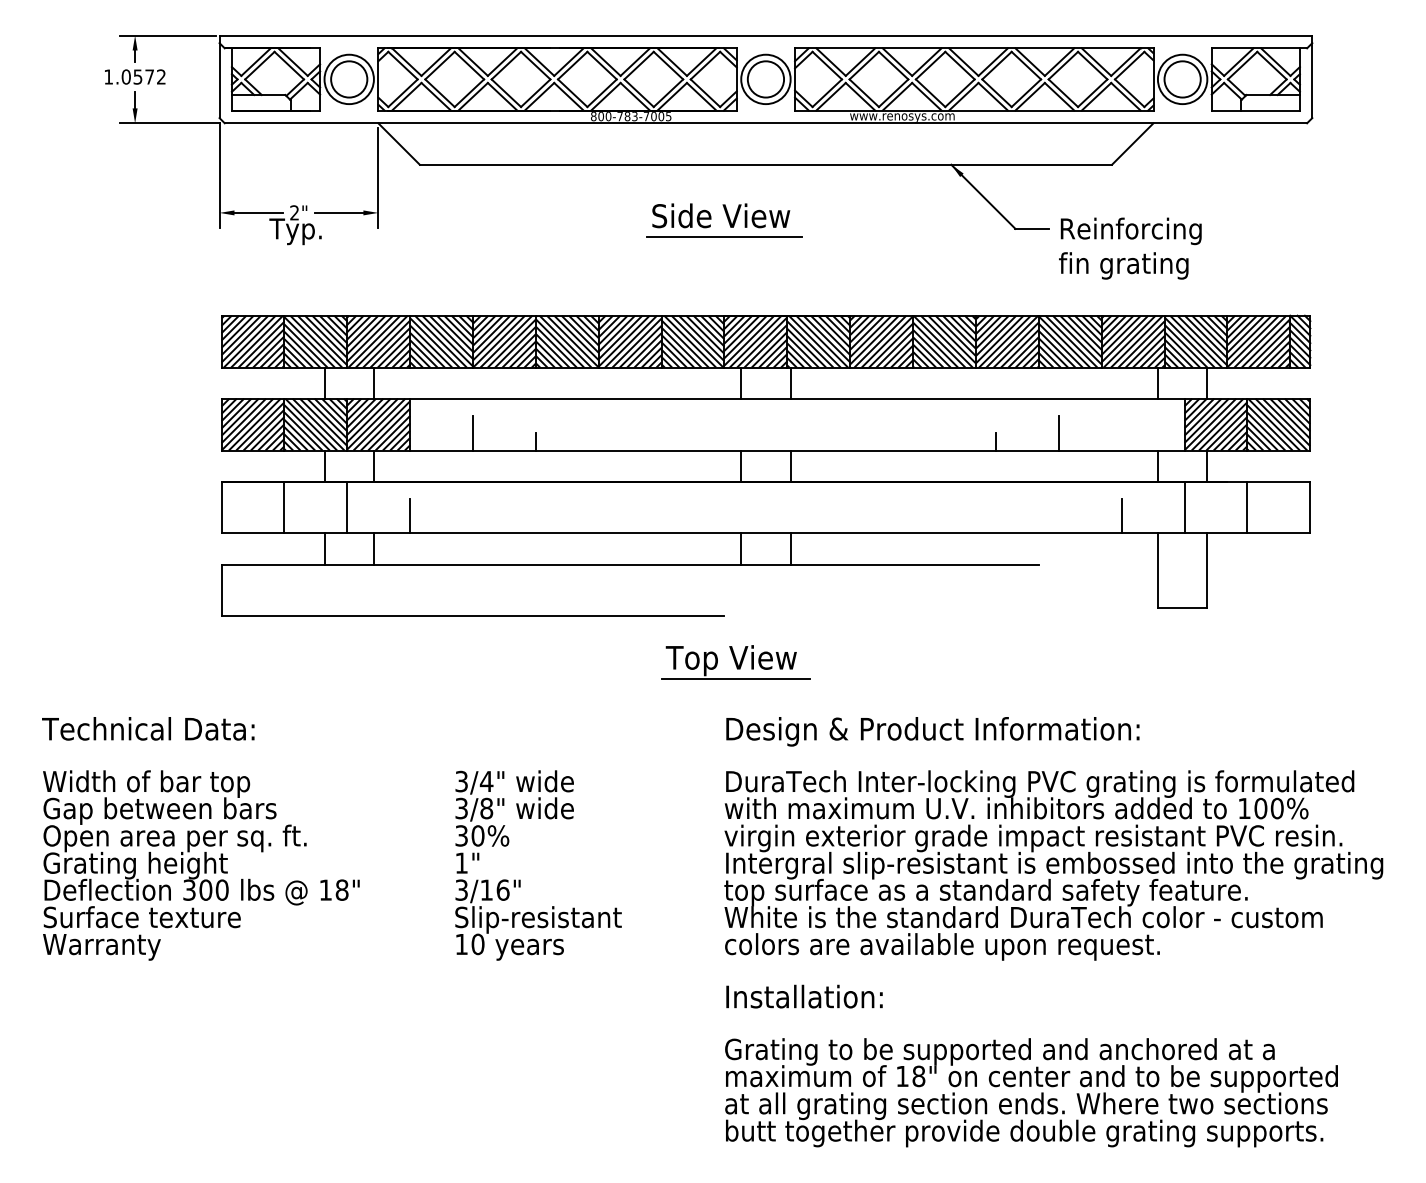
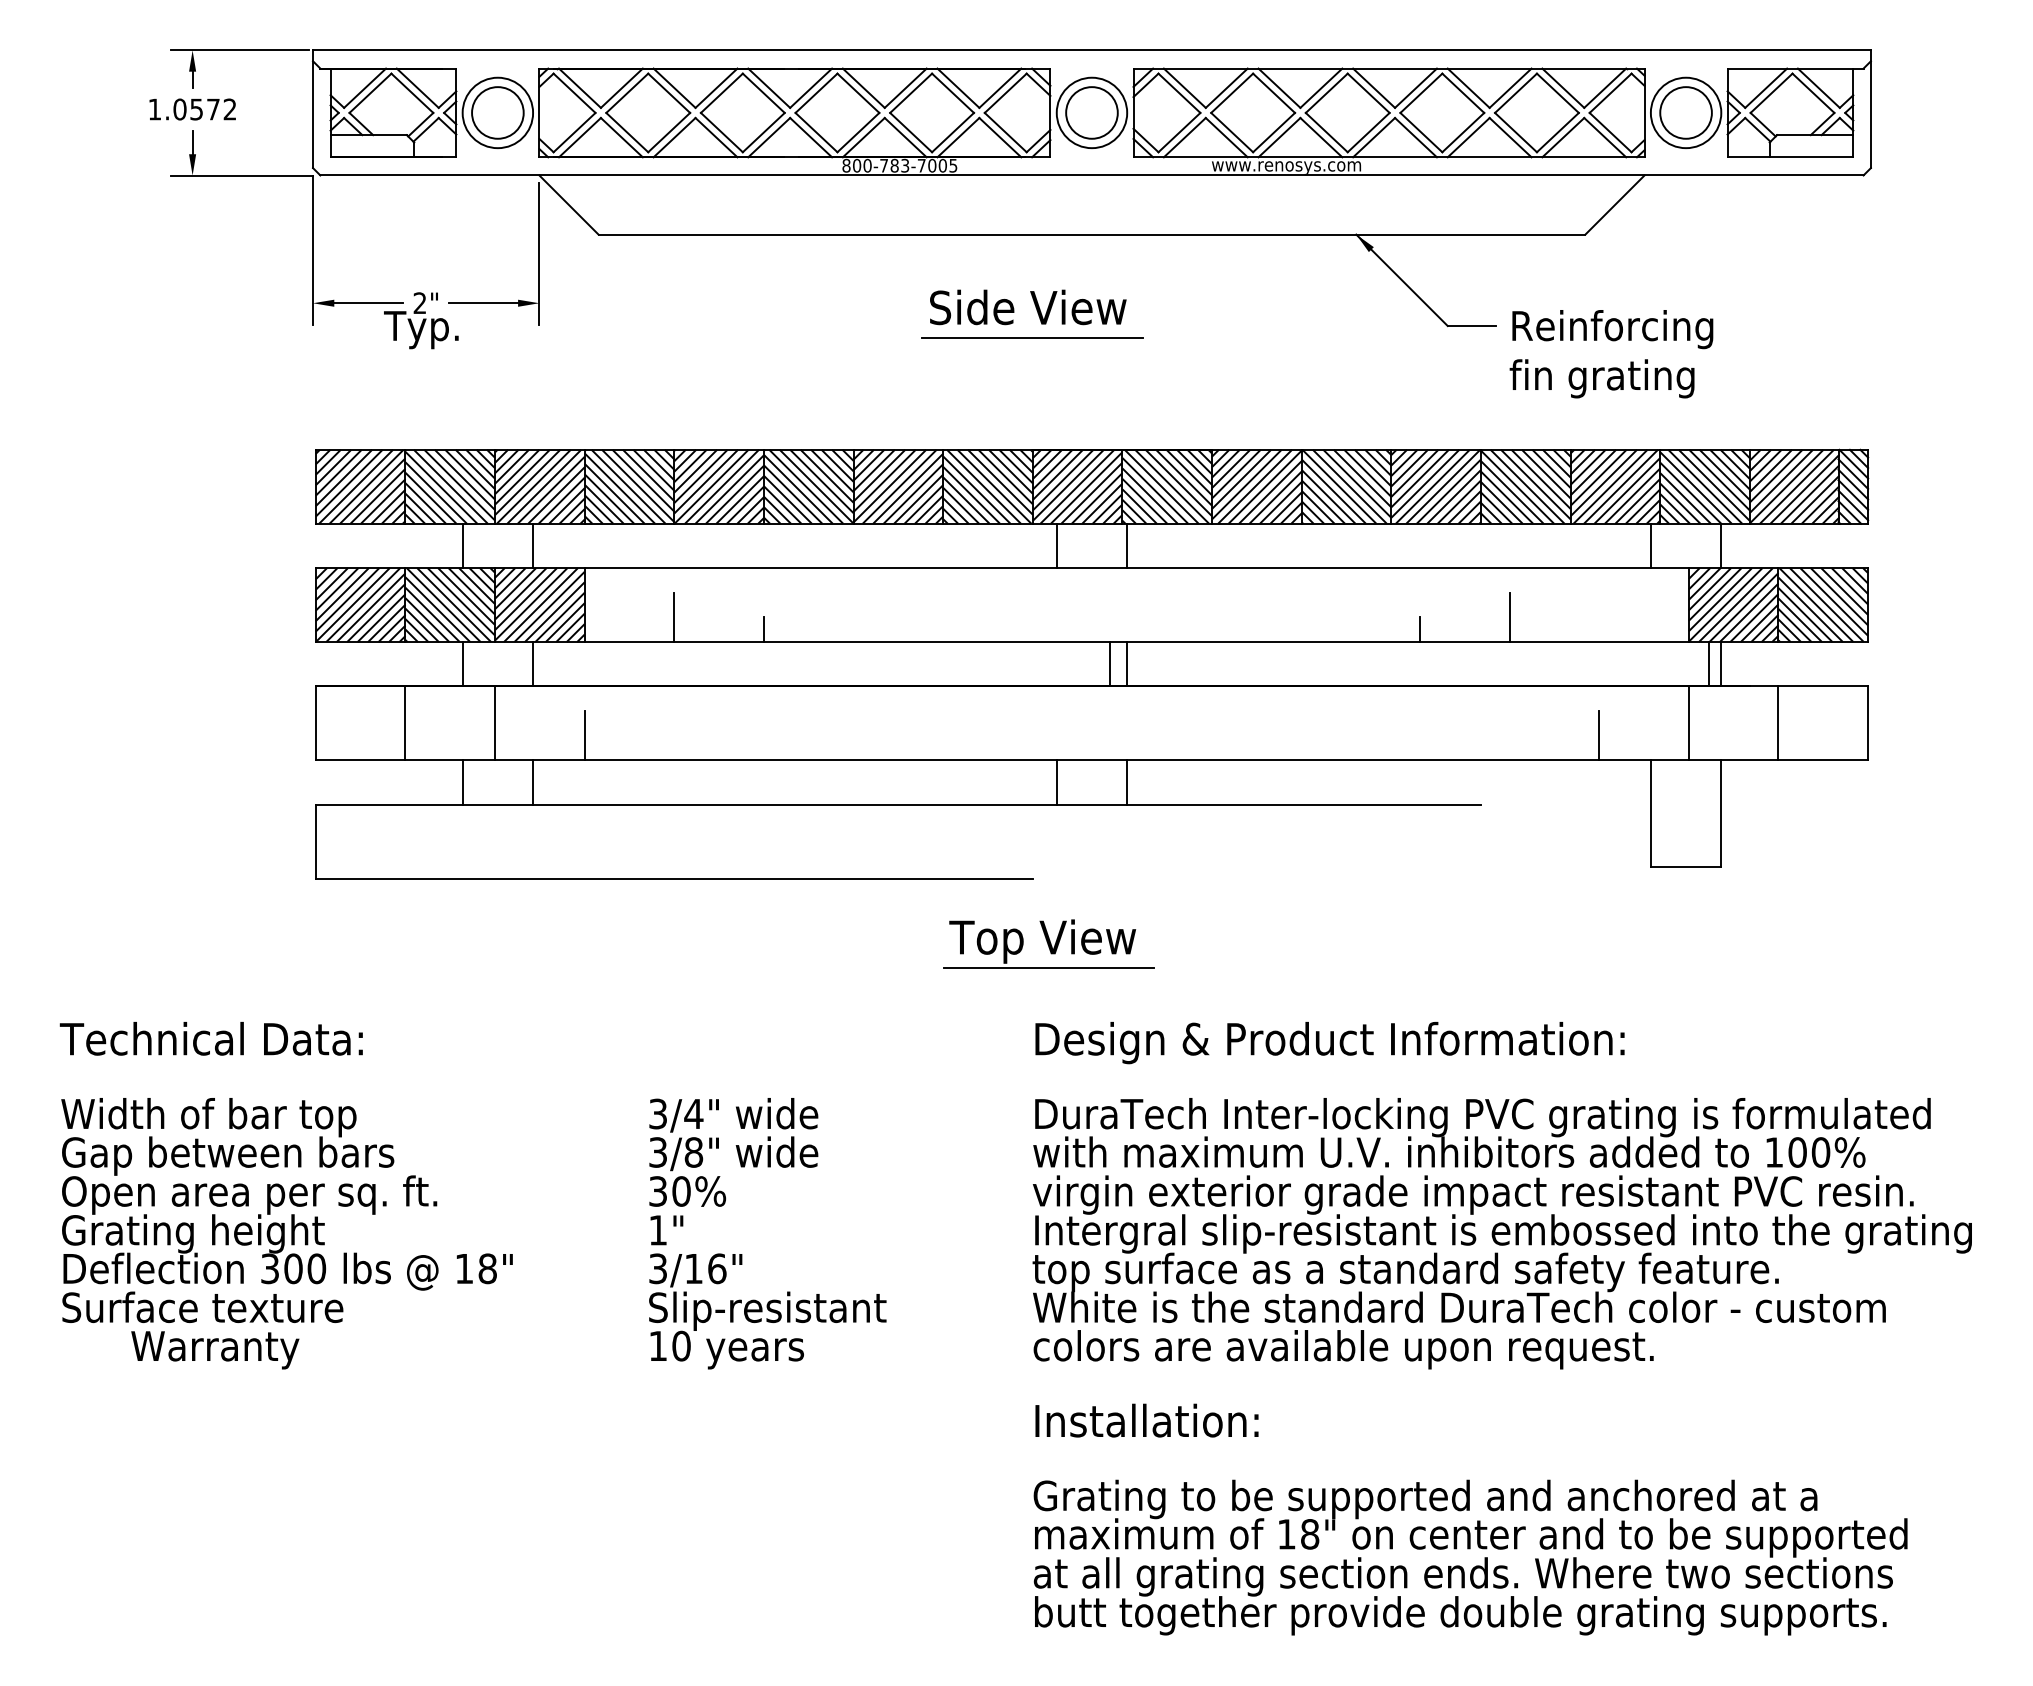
line: (741, 466) -> (1109, 664), moved
line: (1157, 466) -> (1708, 664), moved
text: (102, 947) -> (215, 1350), moved

